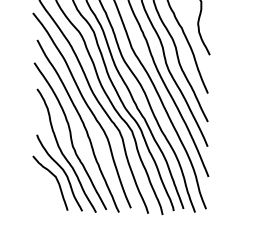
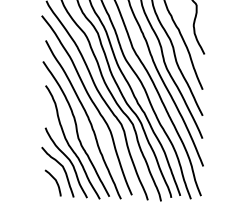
curve: (46, 192) -> (54, 180), added

